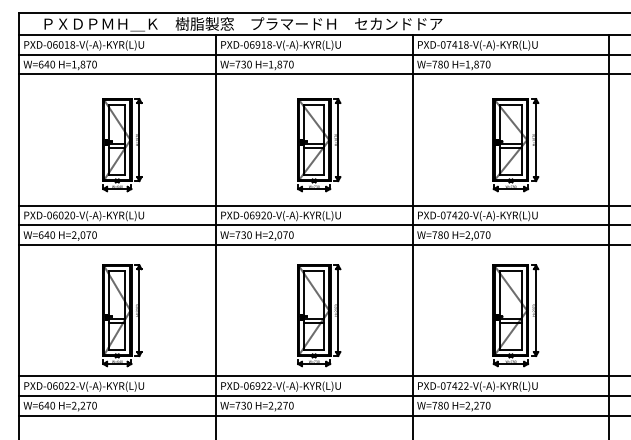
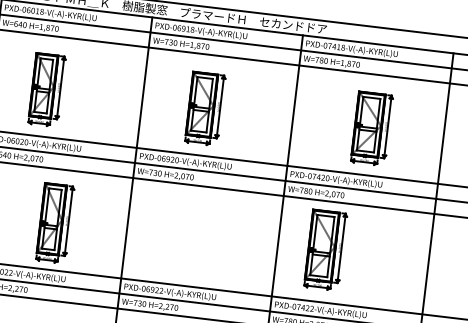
part: (122, 145) -> (47, 90), moved
part: (319, 145) -> (205, 109), moved
part: (319, 315) -> (206, 241), removed
part: (515, 315) -> (325, 250), moved

